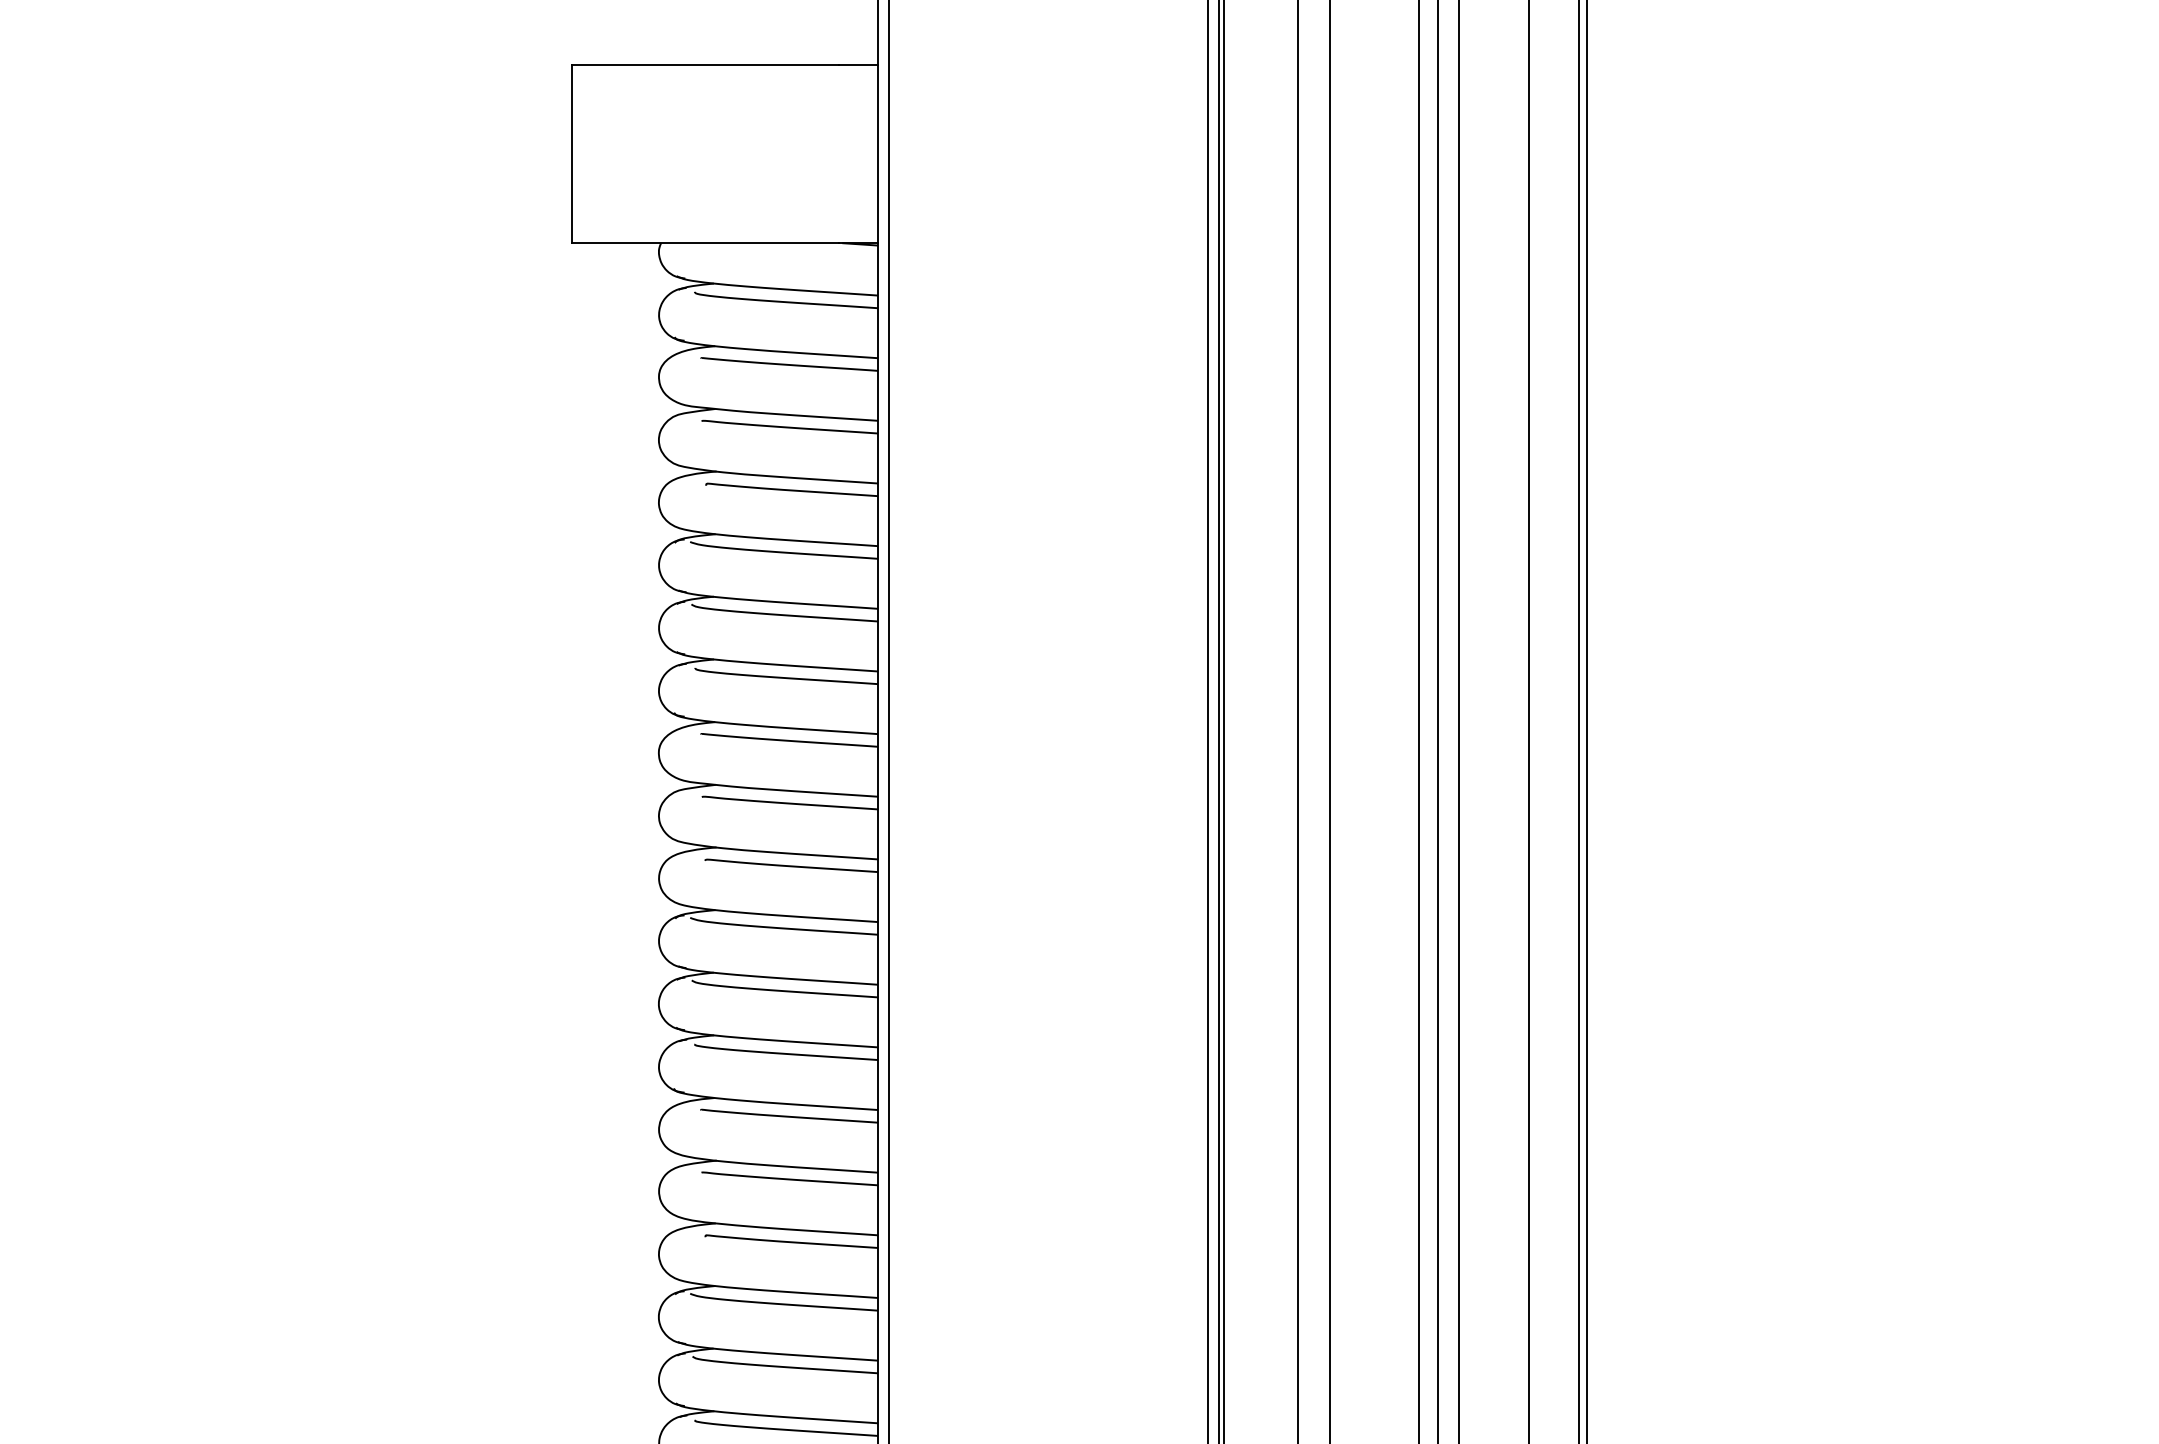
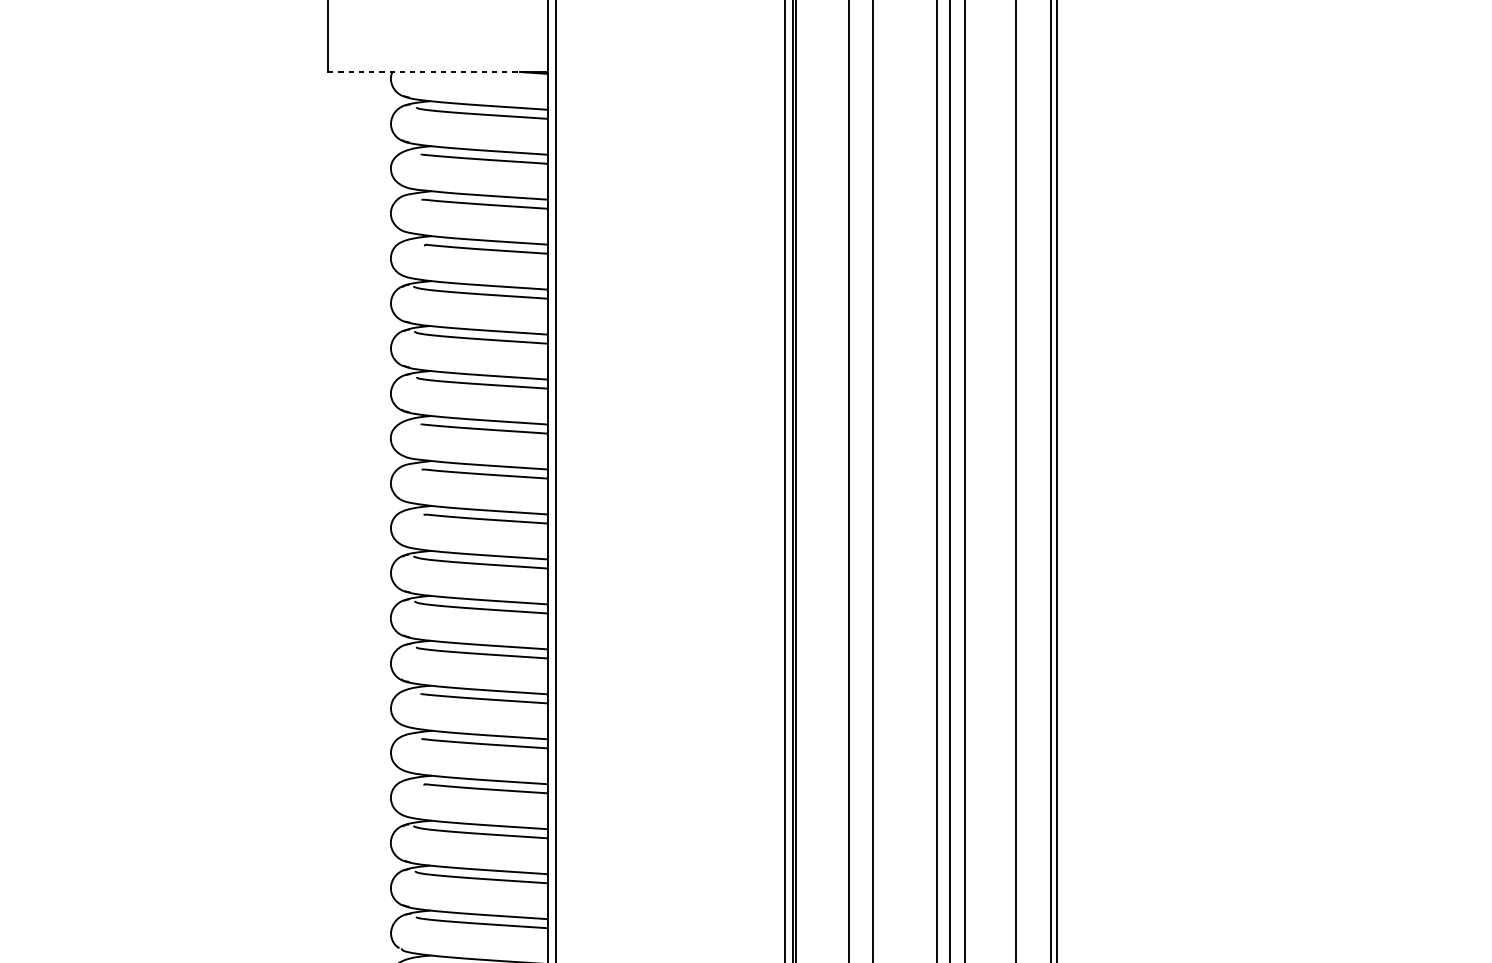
line: (705, 243) -> (424, 72), solid -> dashed

